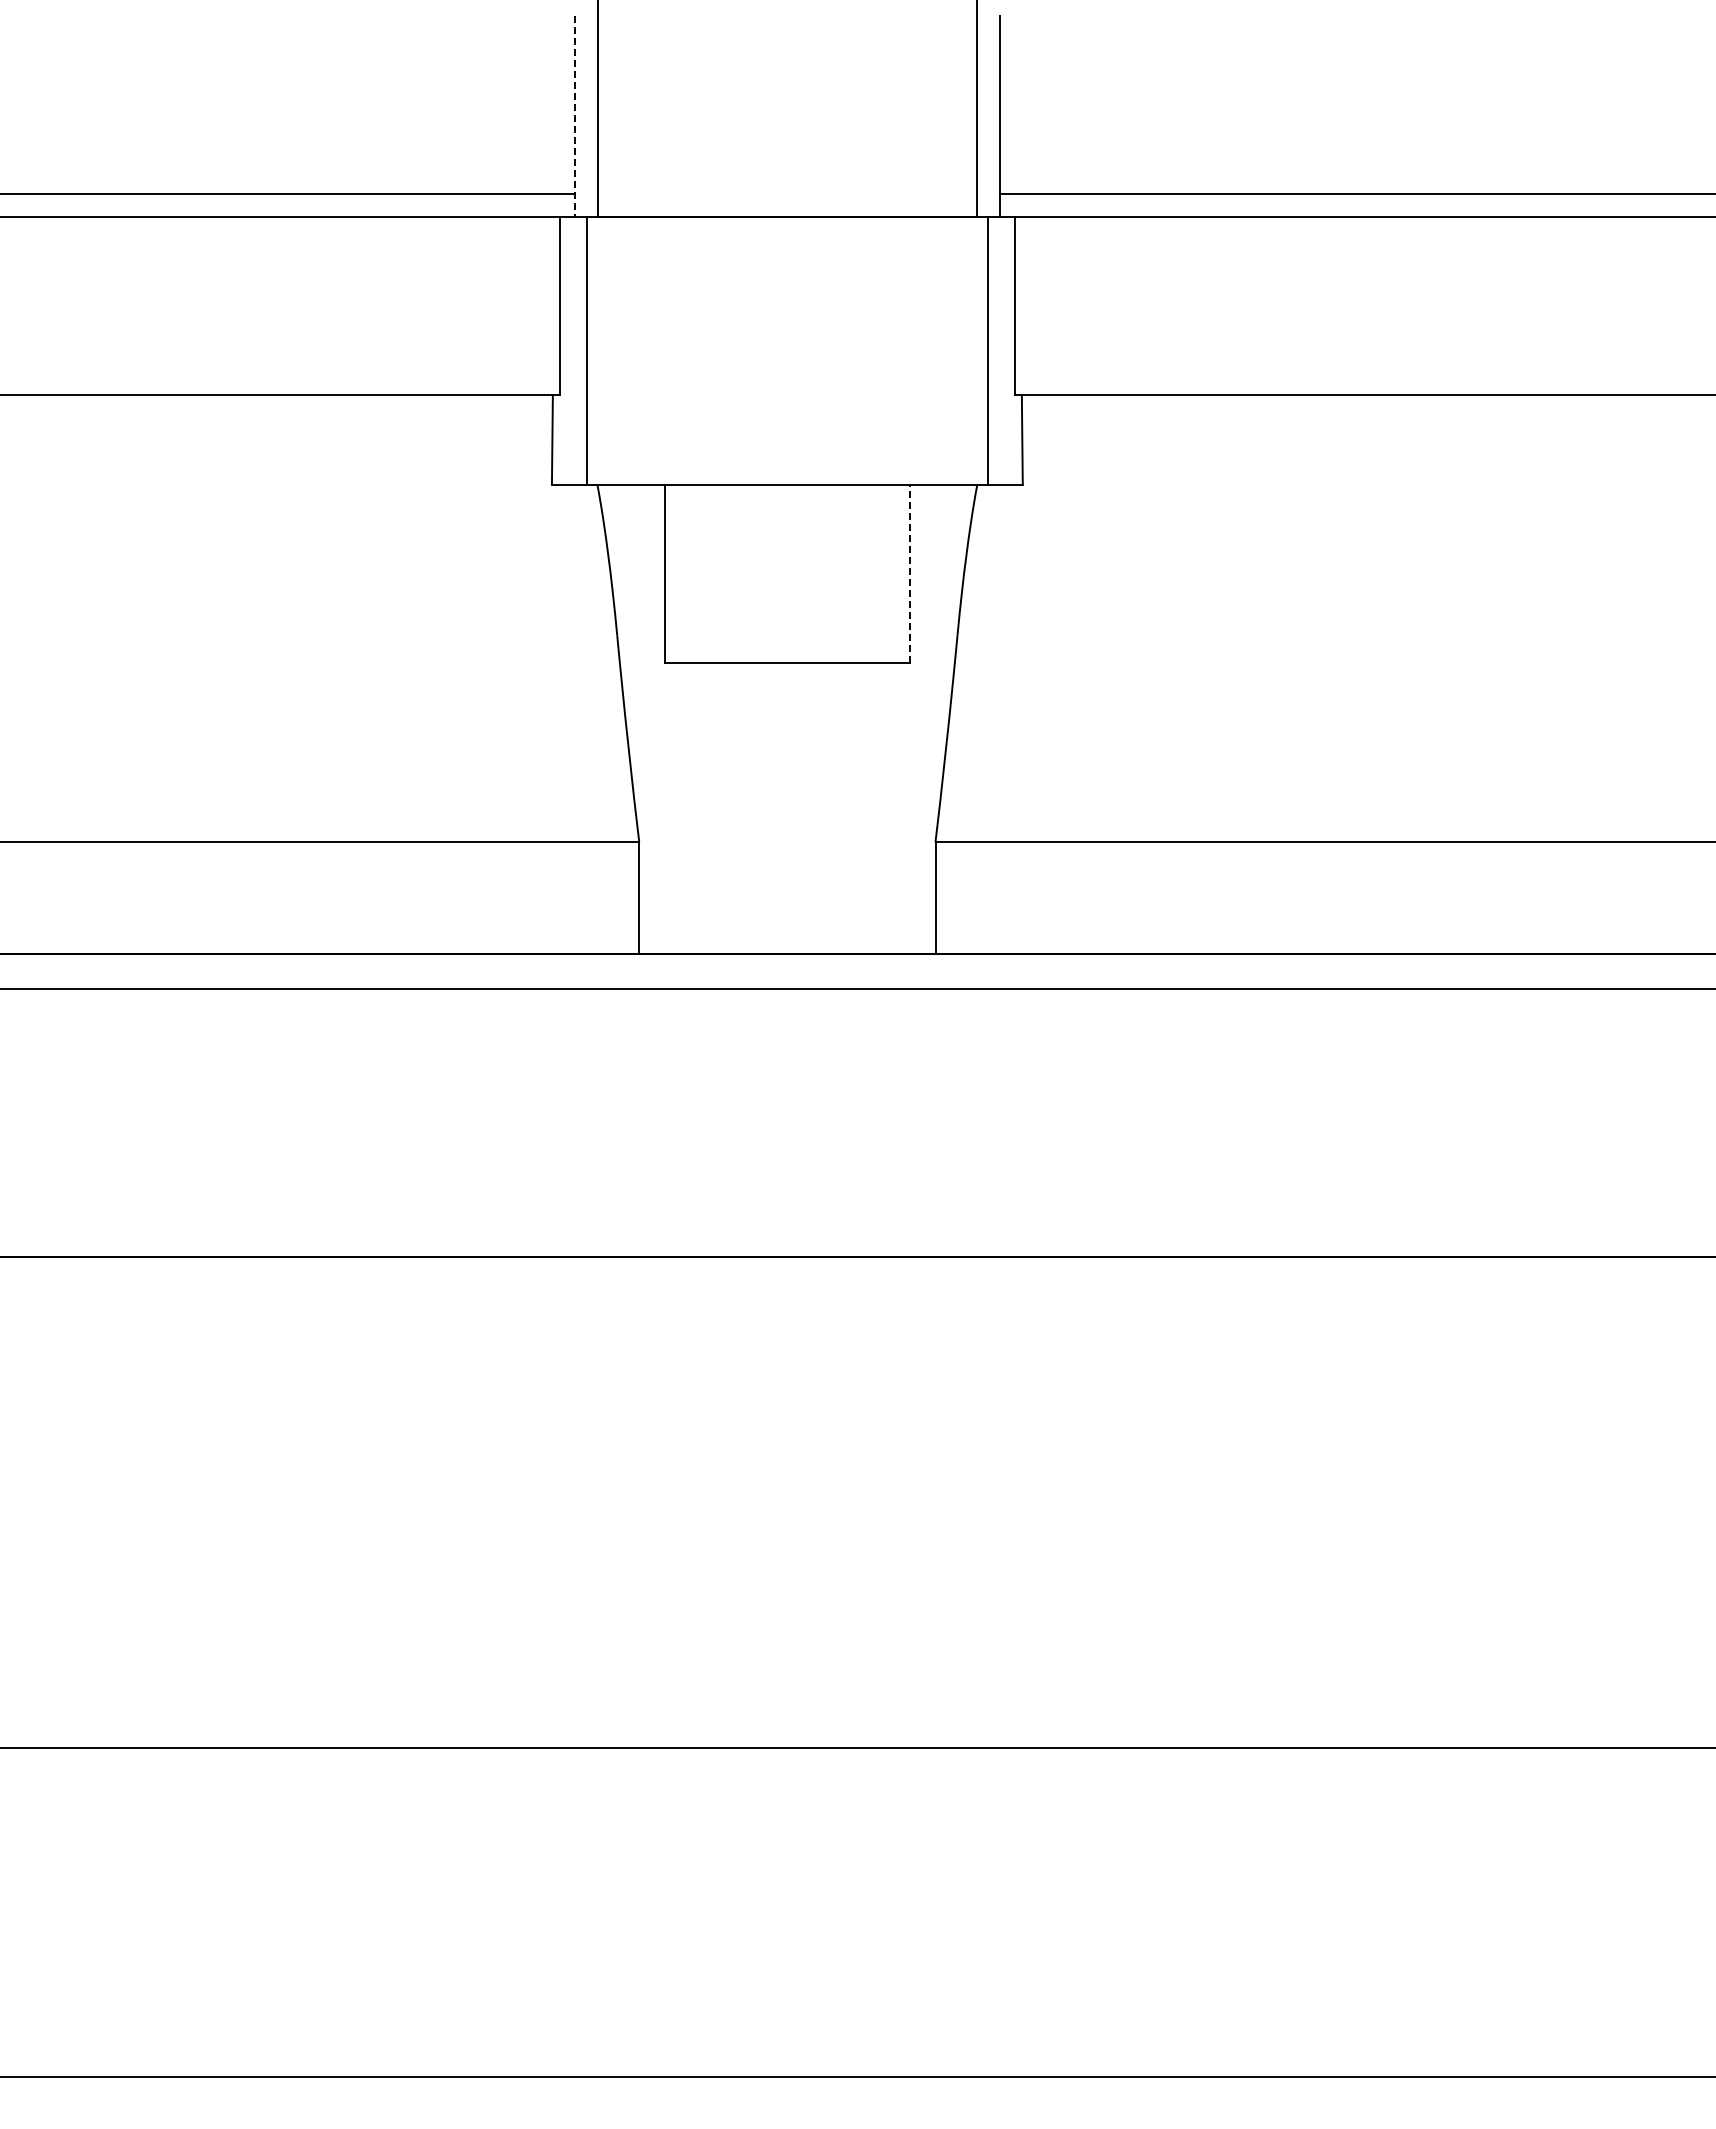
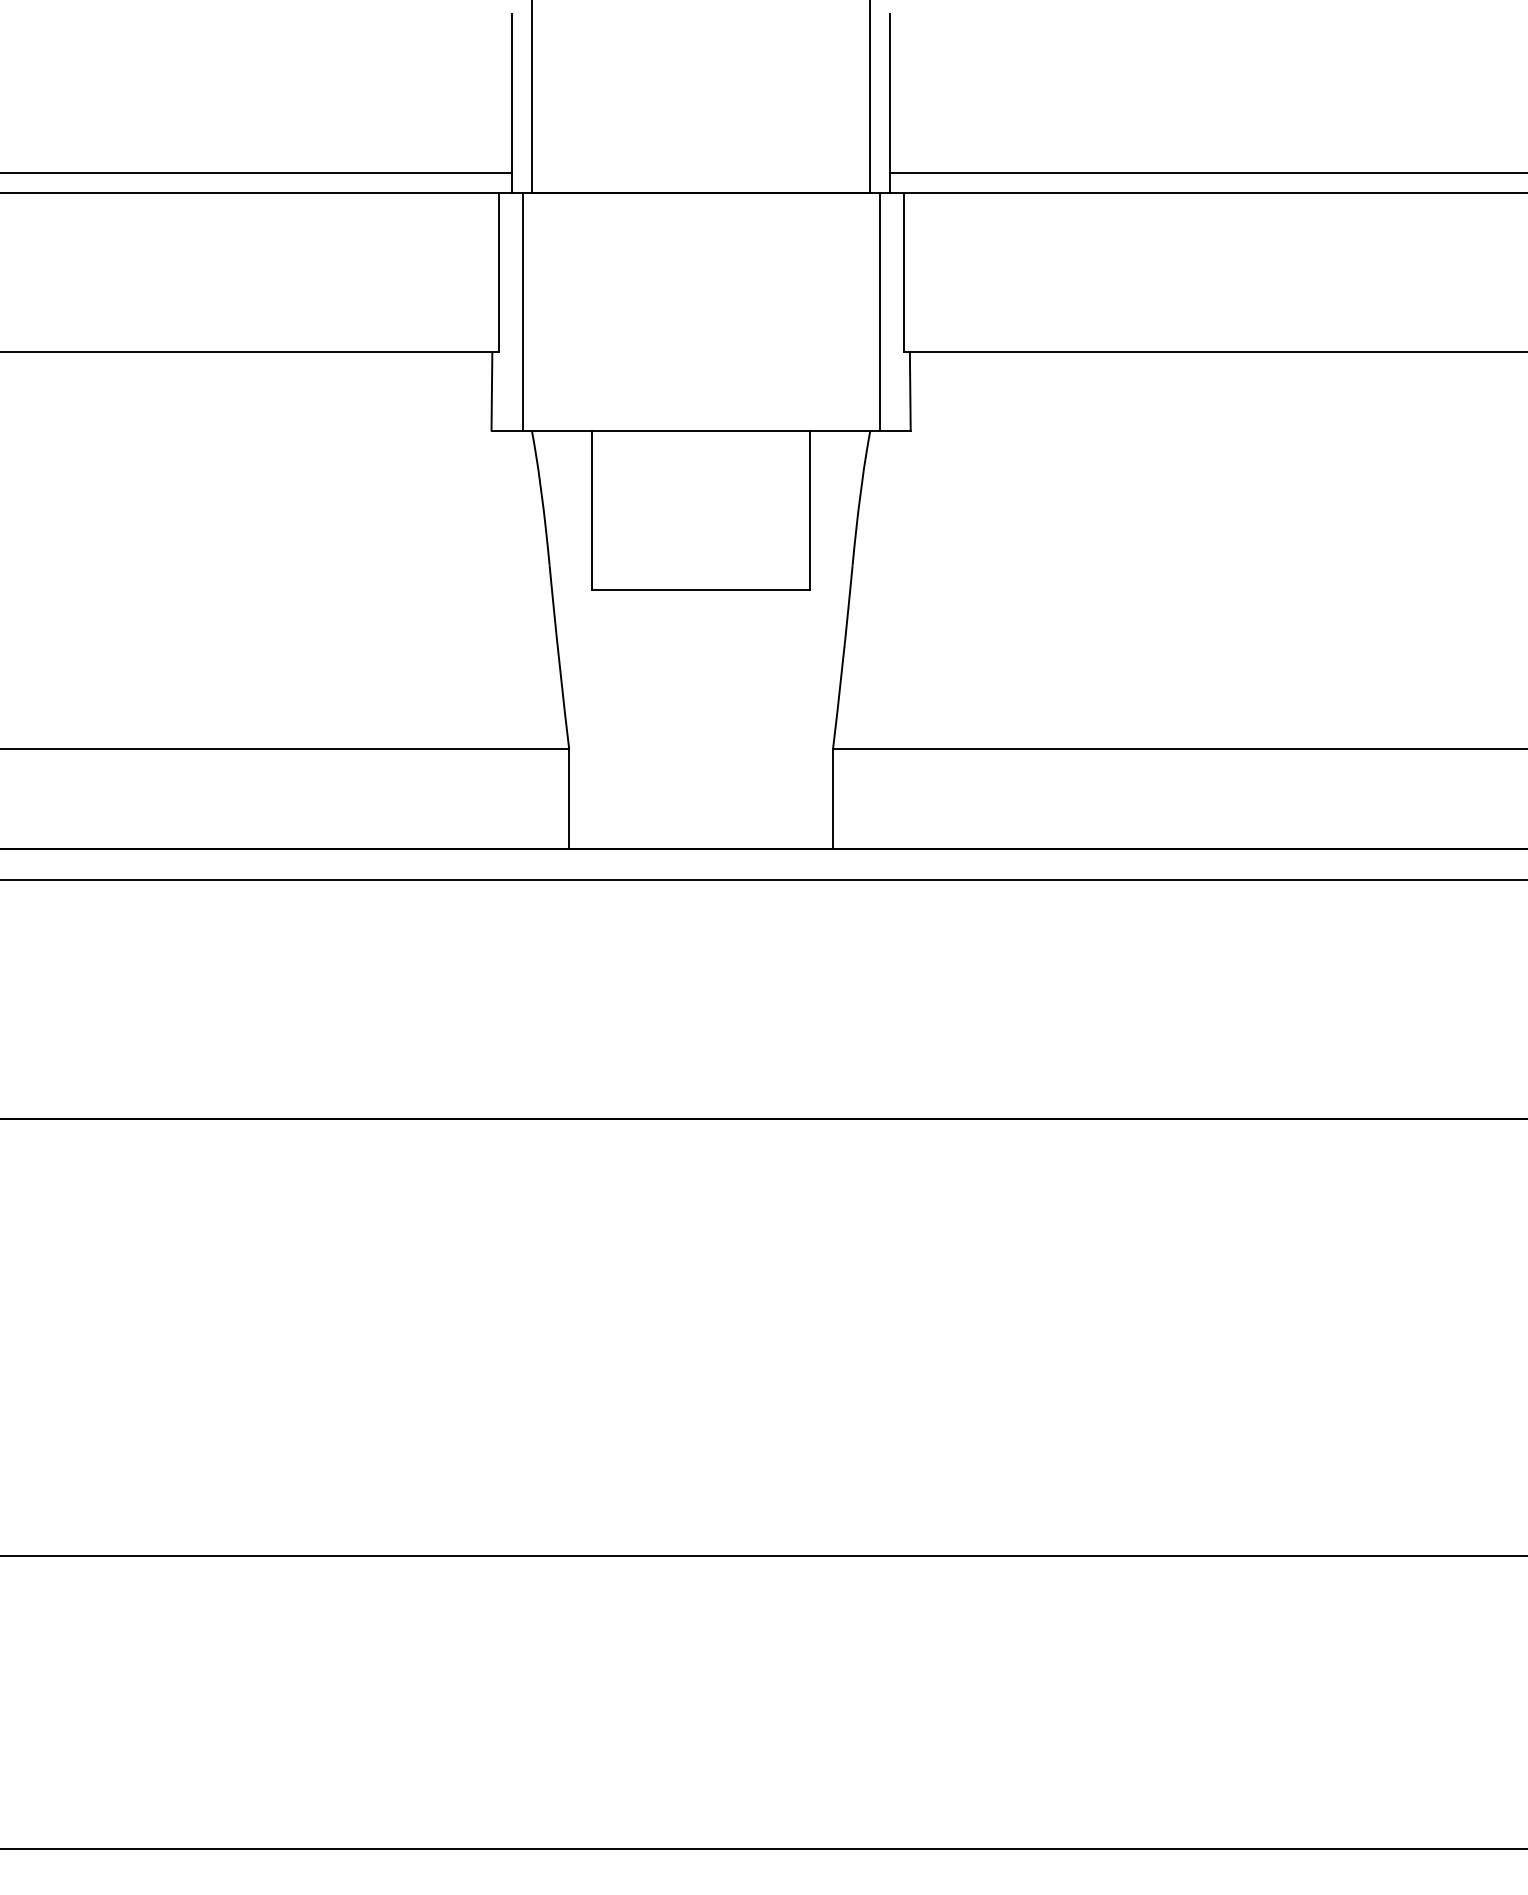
line: (575, 116) -> (512, 103), dashed -> solid
line: (910, 573) -> (810, 510), dashed -> solid

